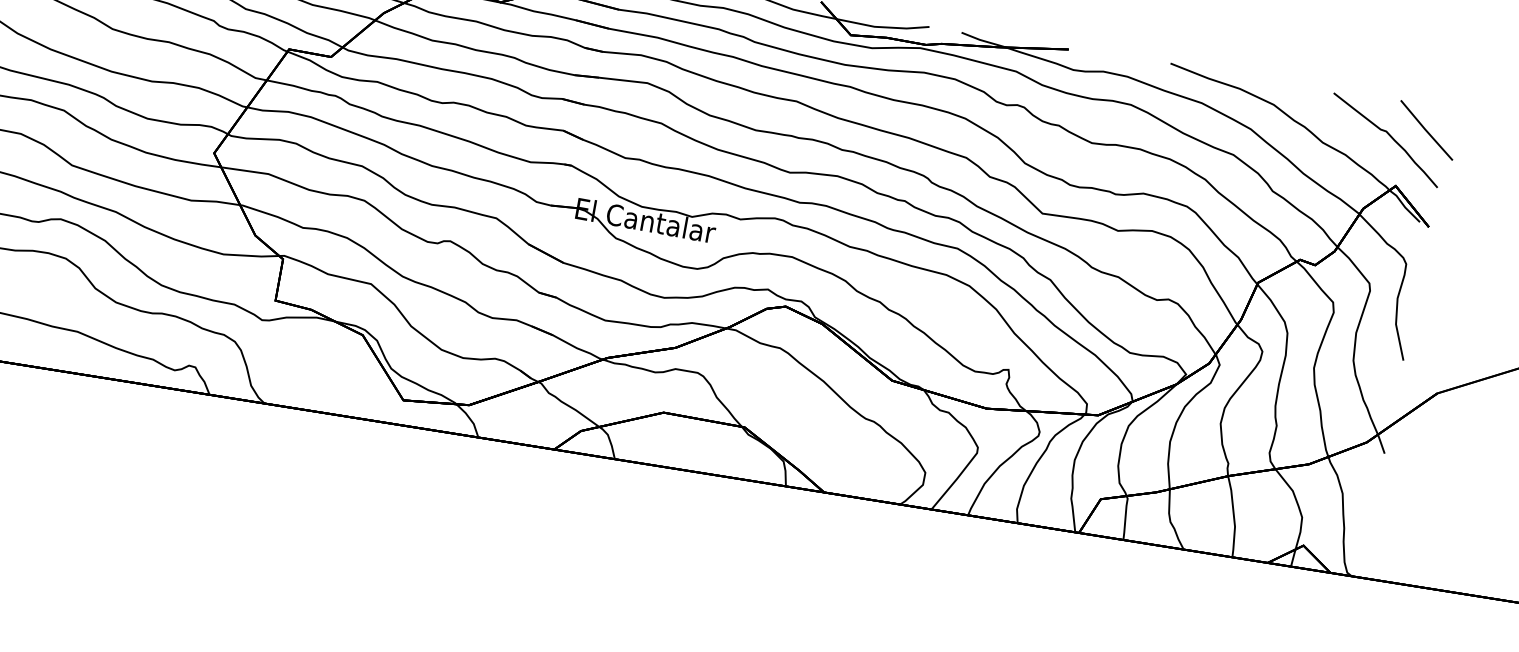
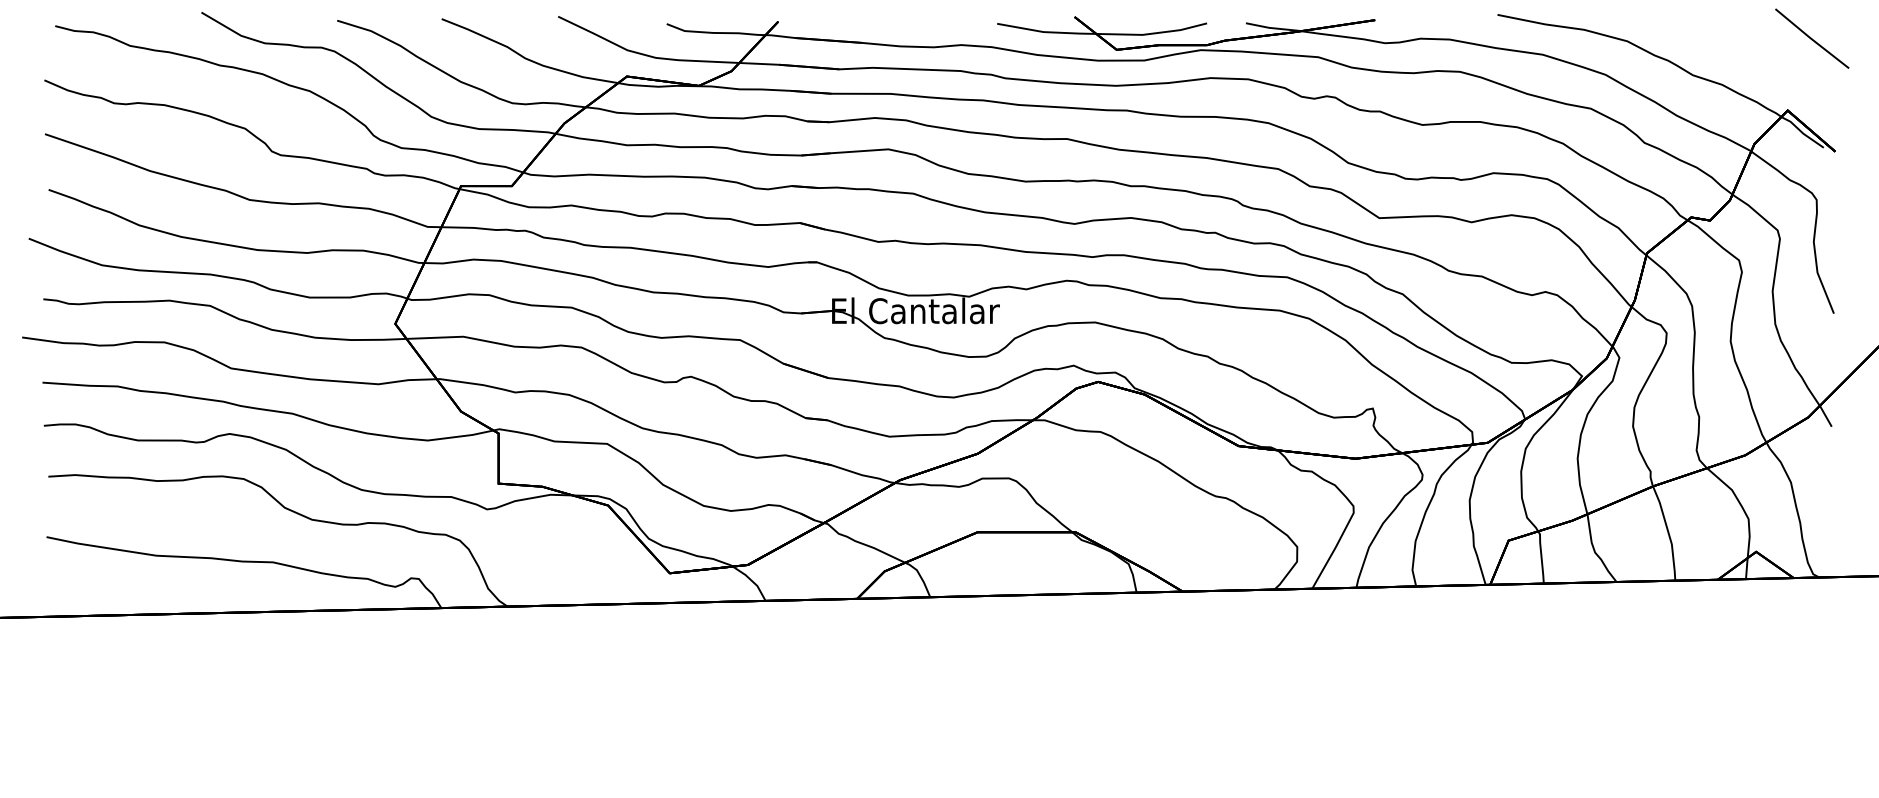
curve: (1389, 136) -> (1769, 53), removed

